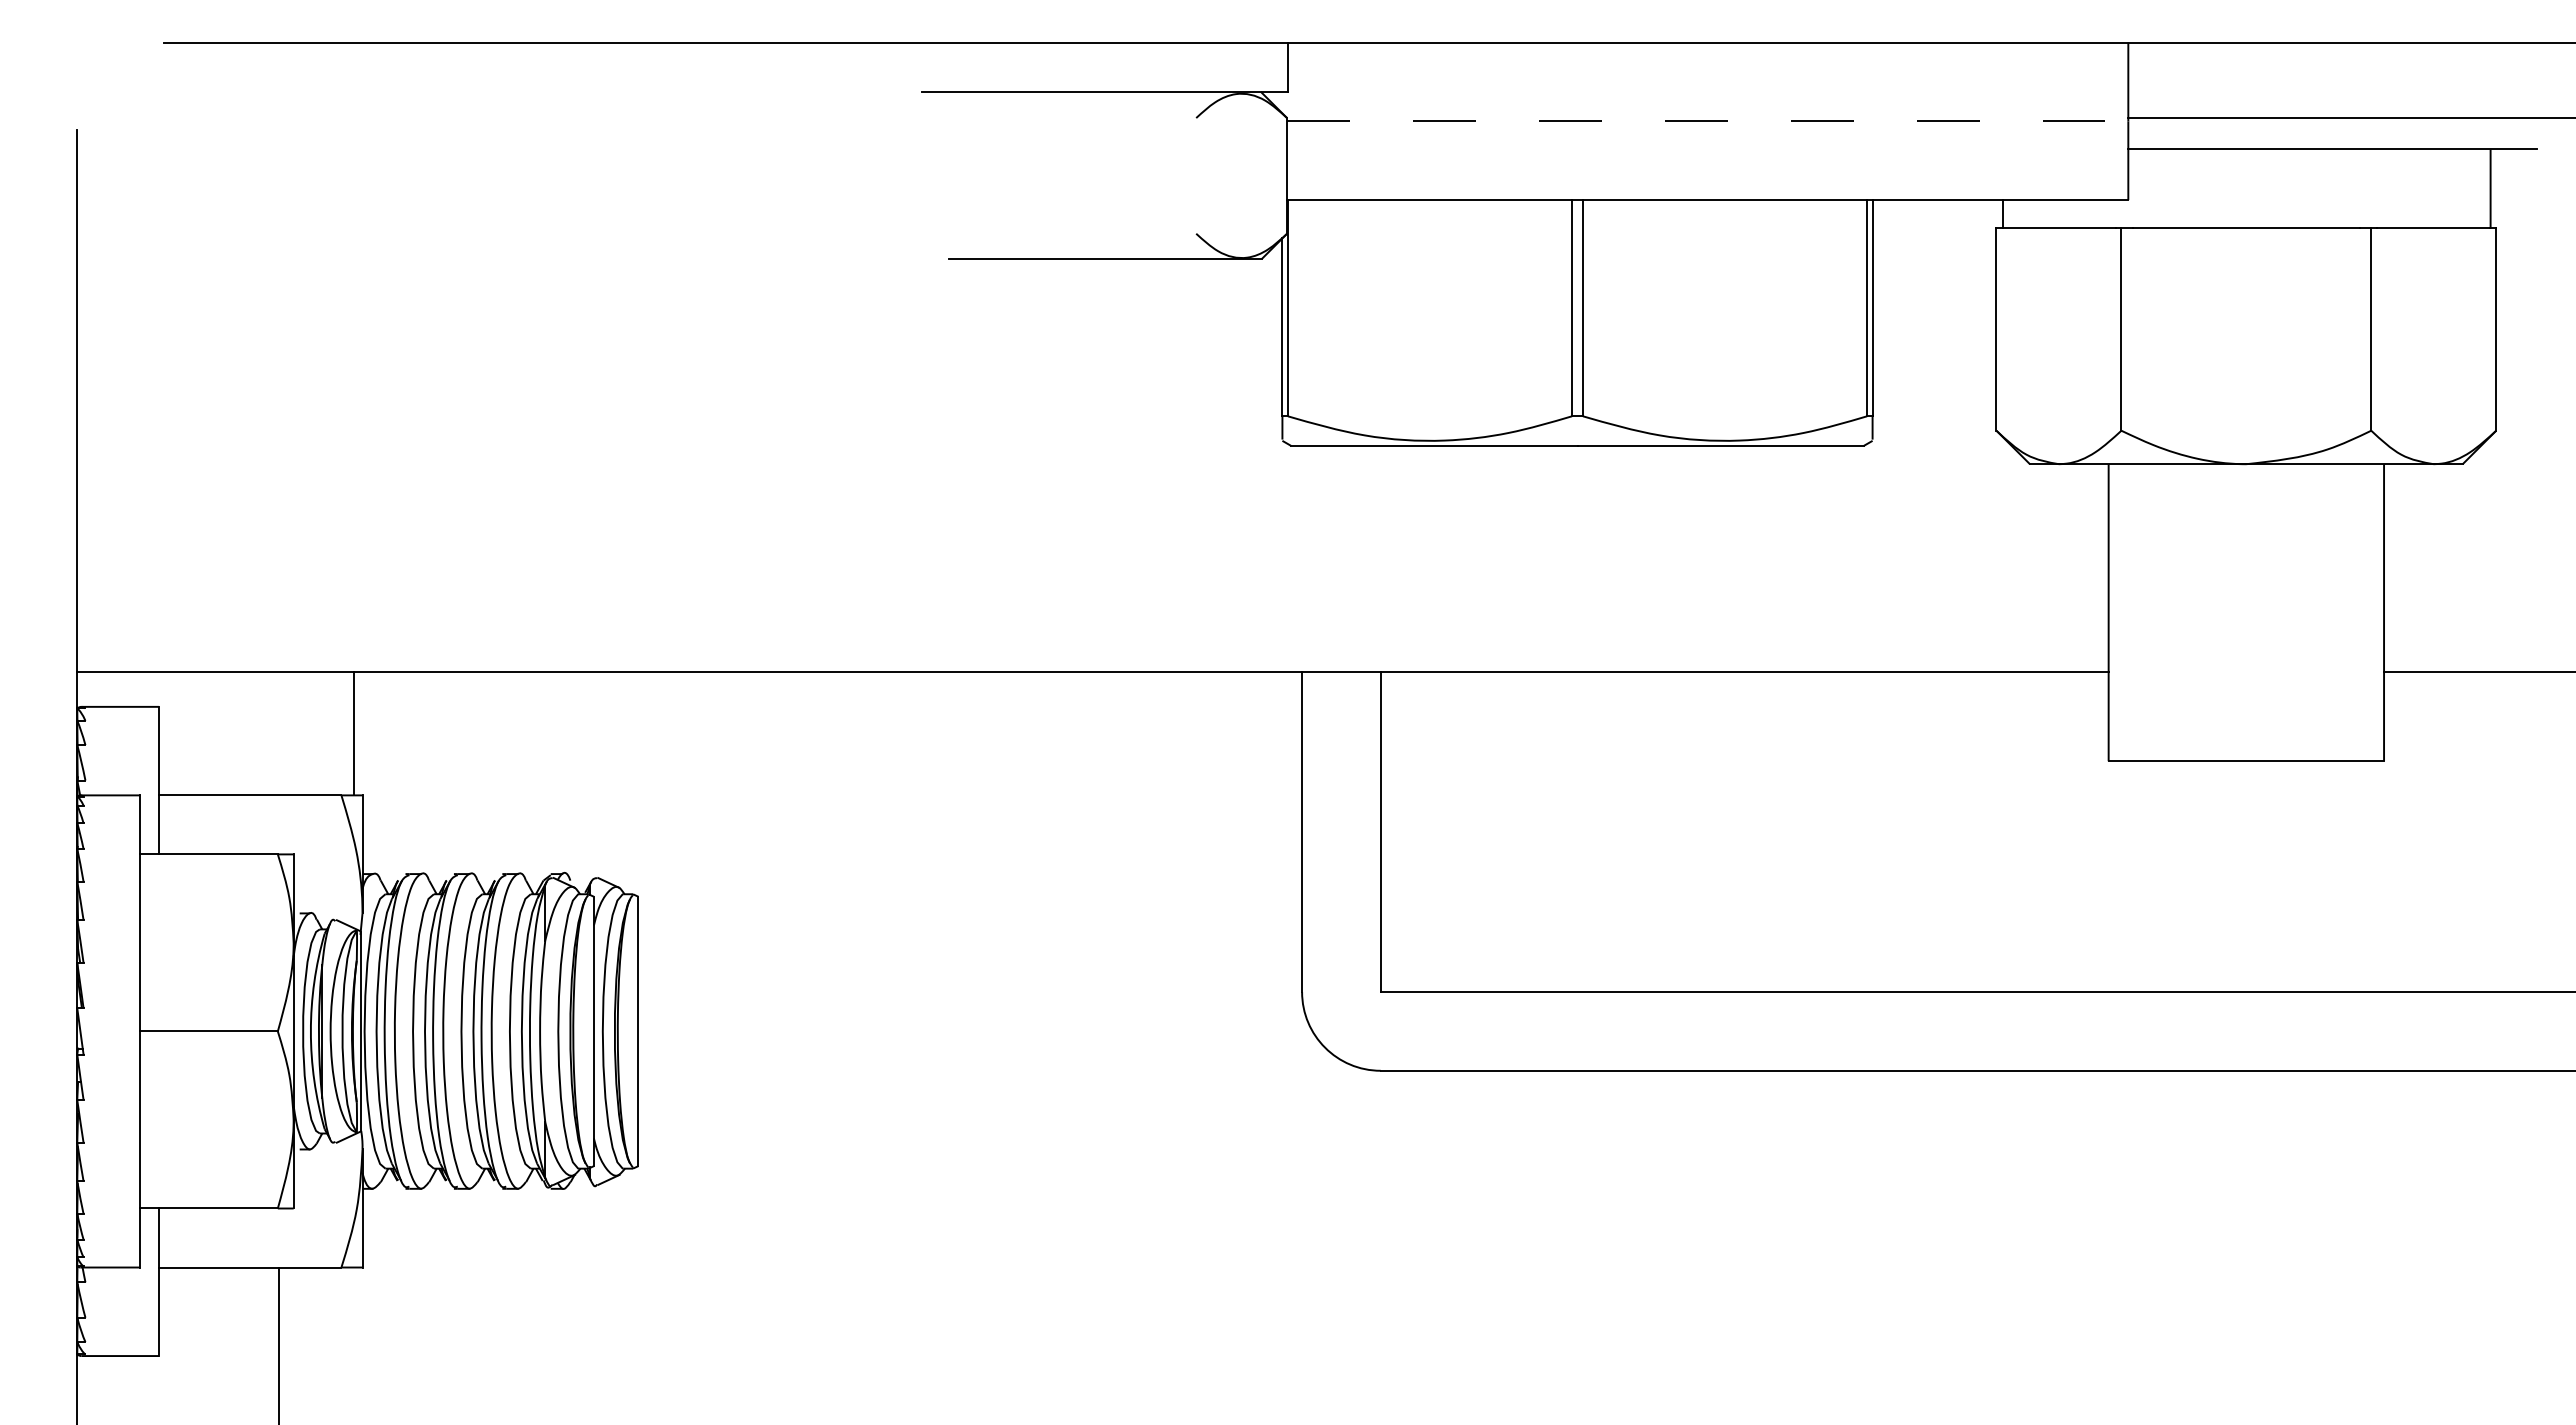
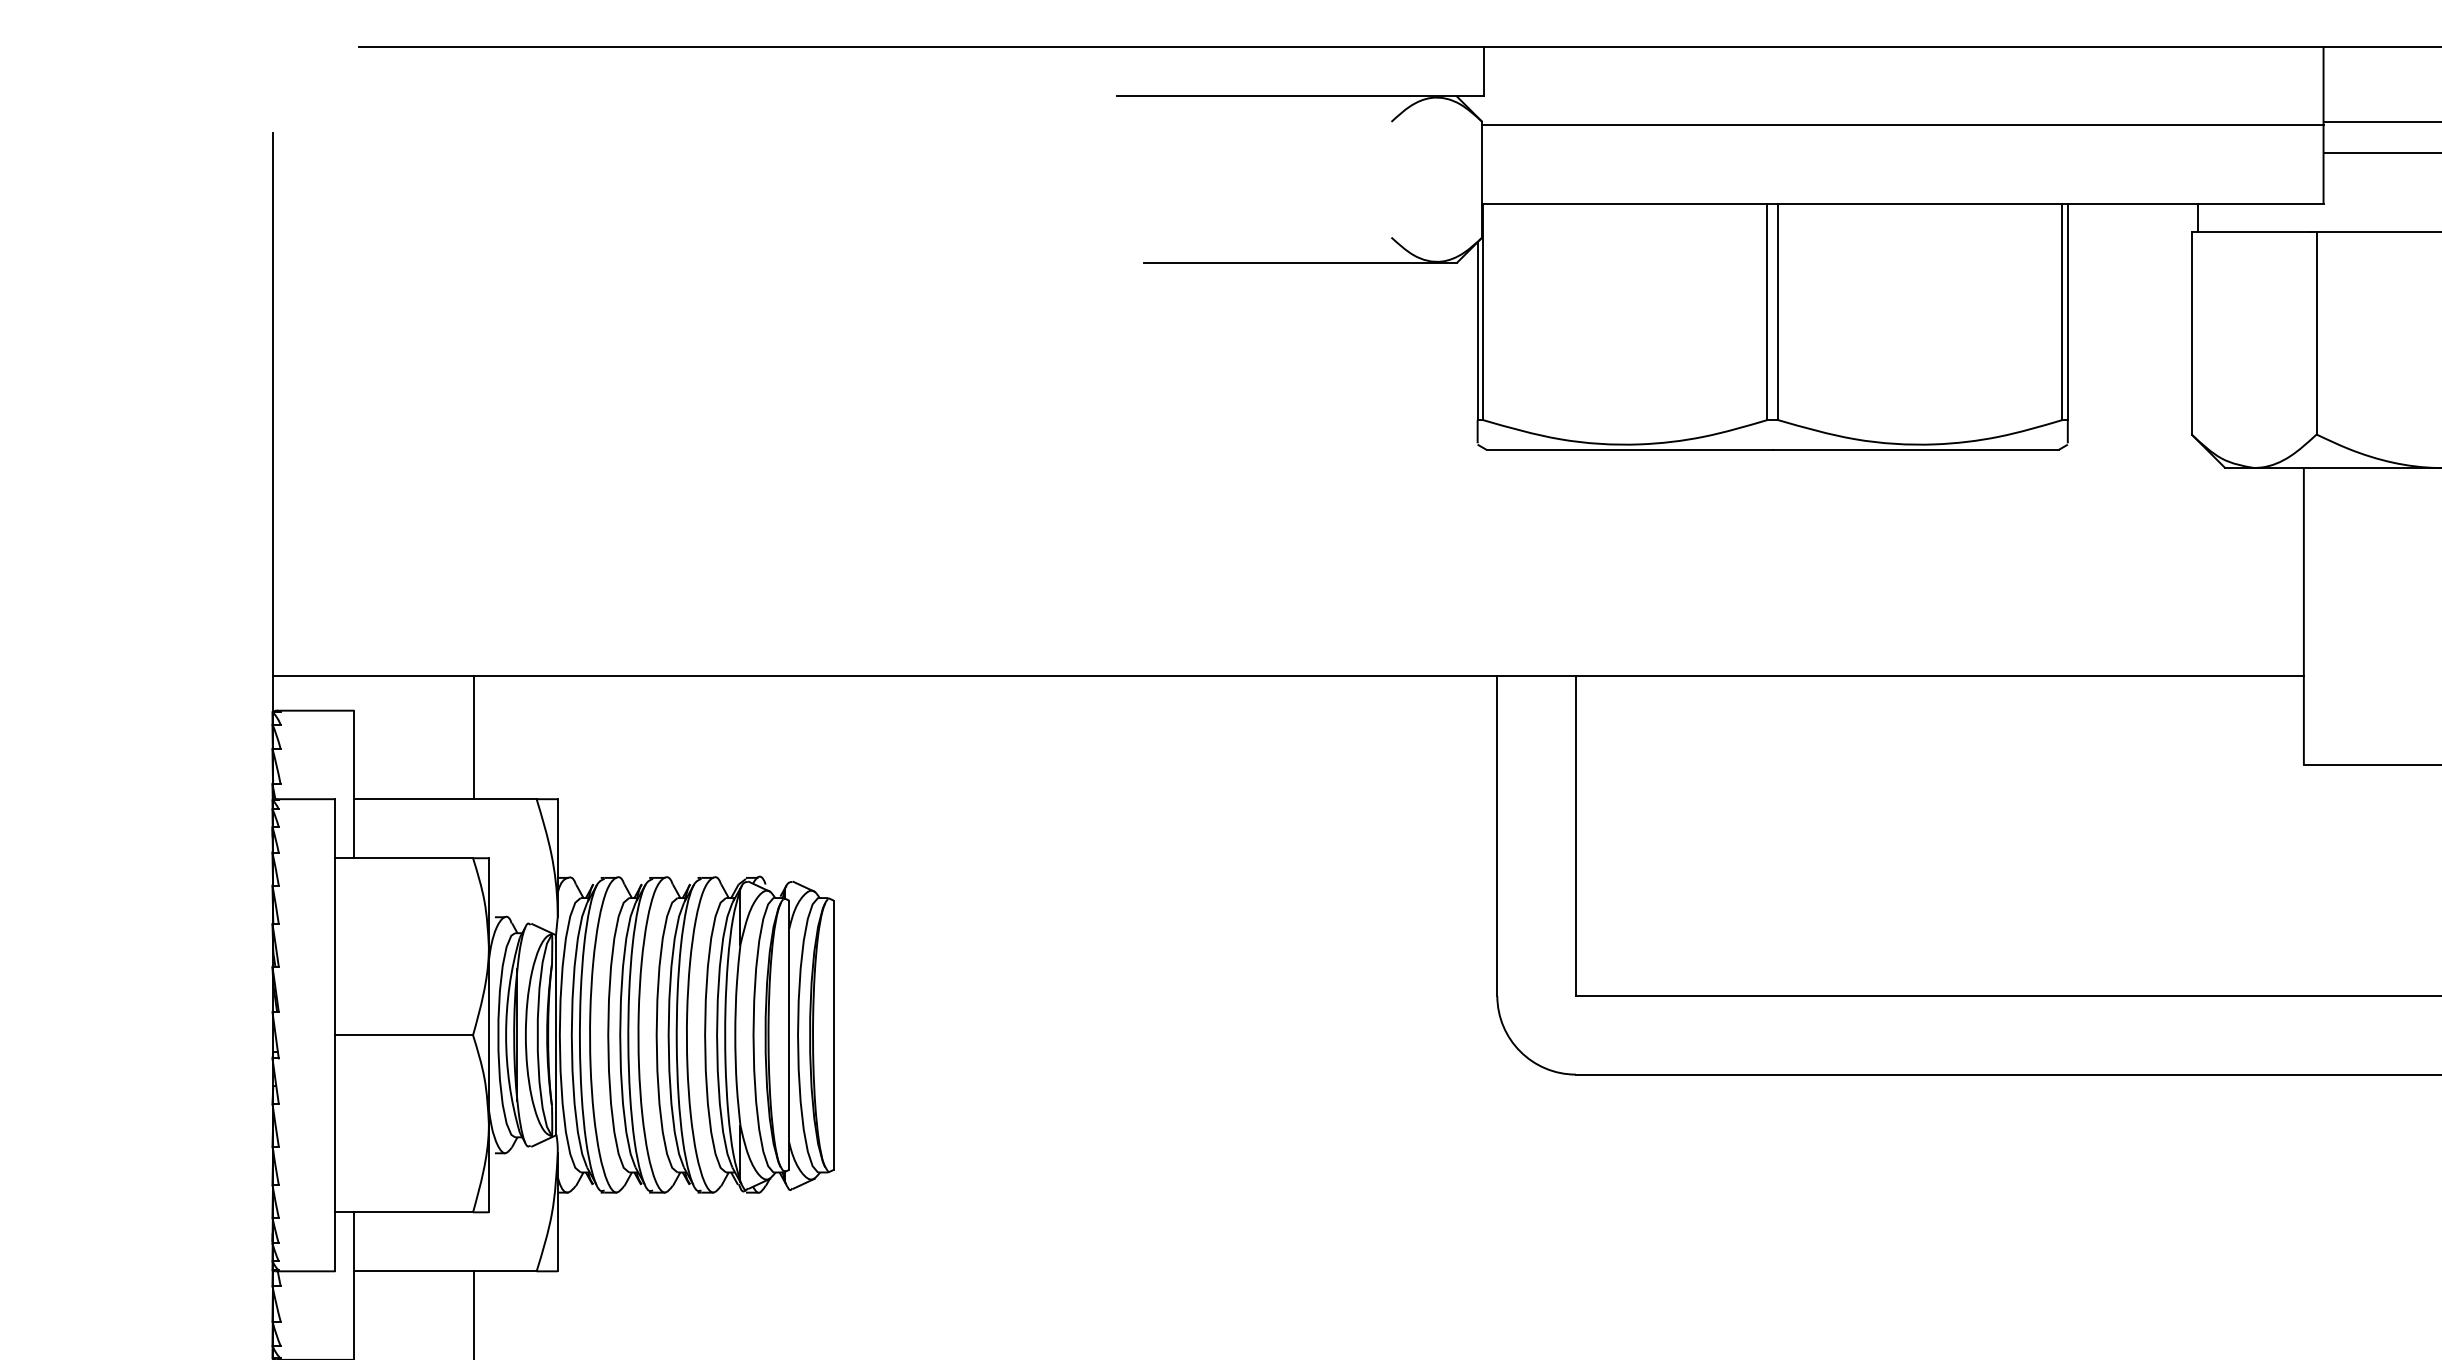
line: (1707, 121) -> (1902, 125), dashed -> solid
line: (354, 733) -> (474, 737), moved

